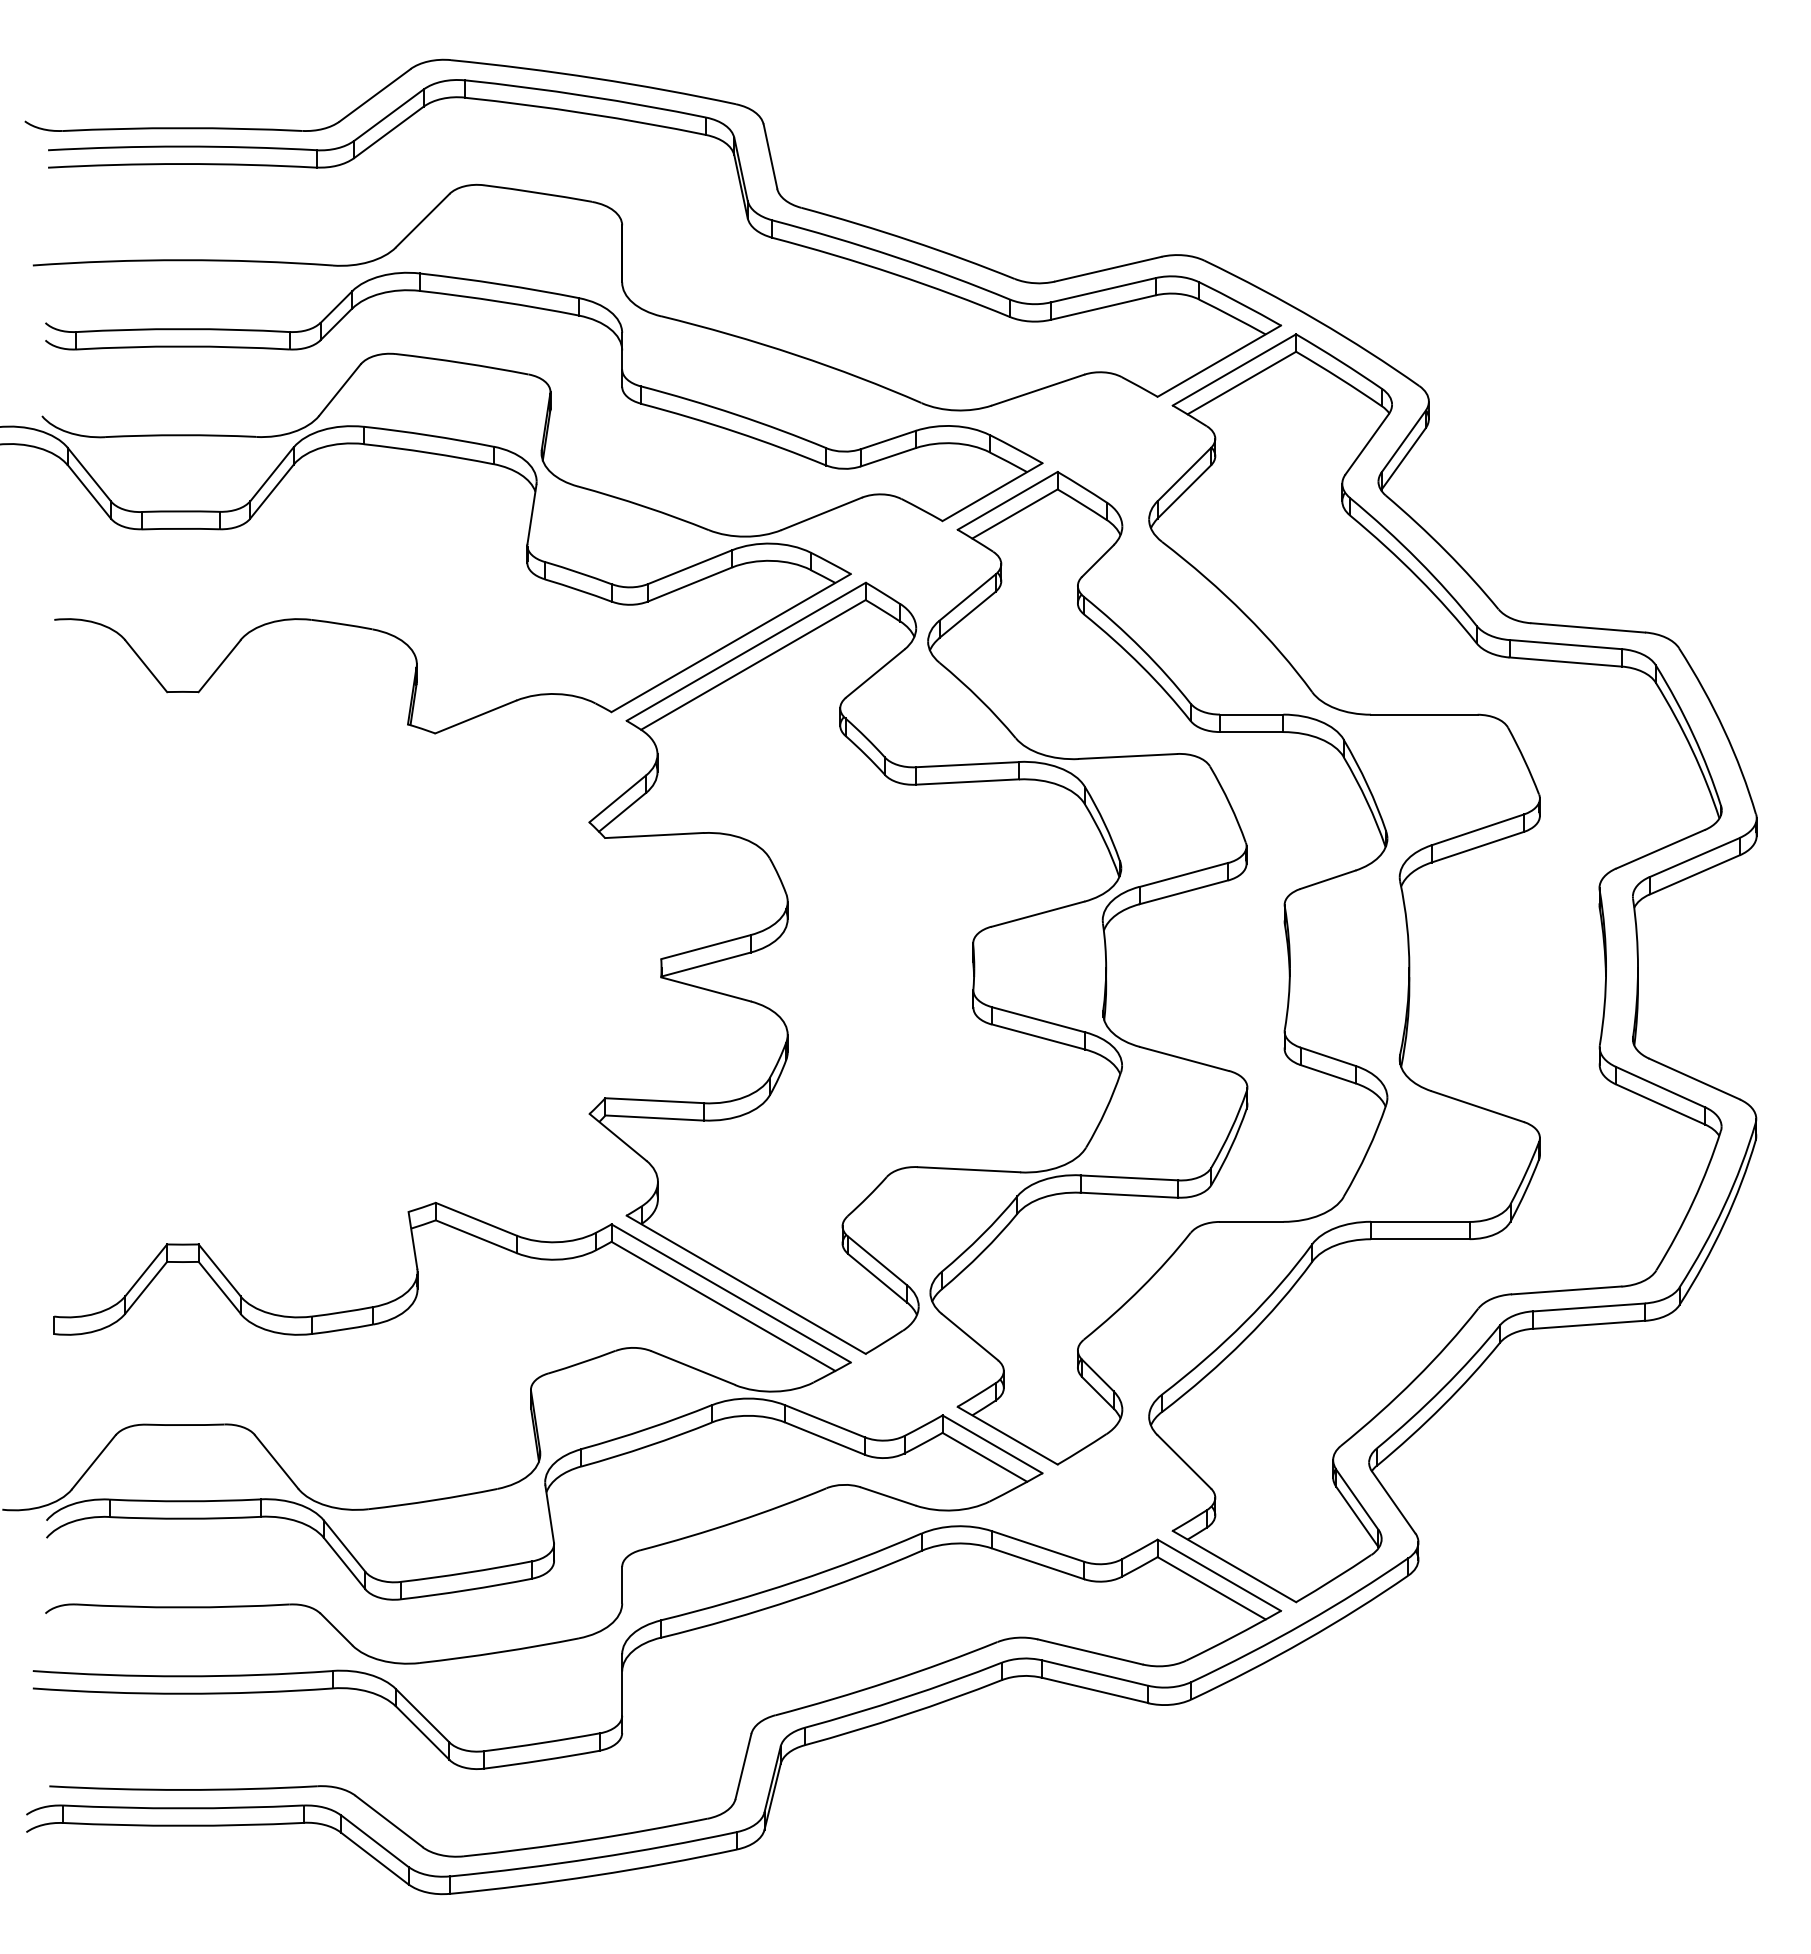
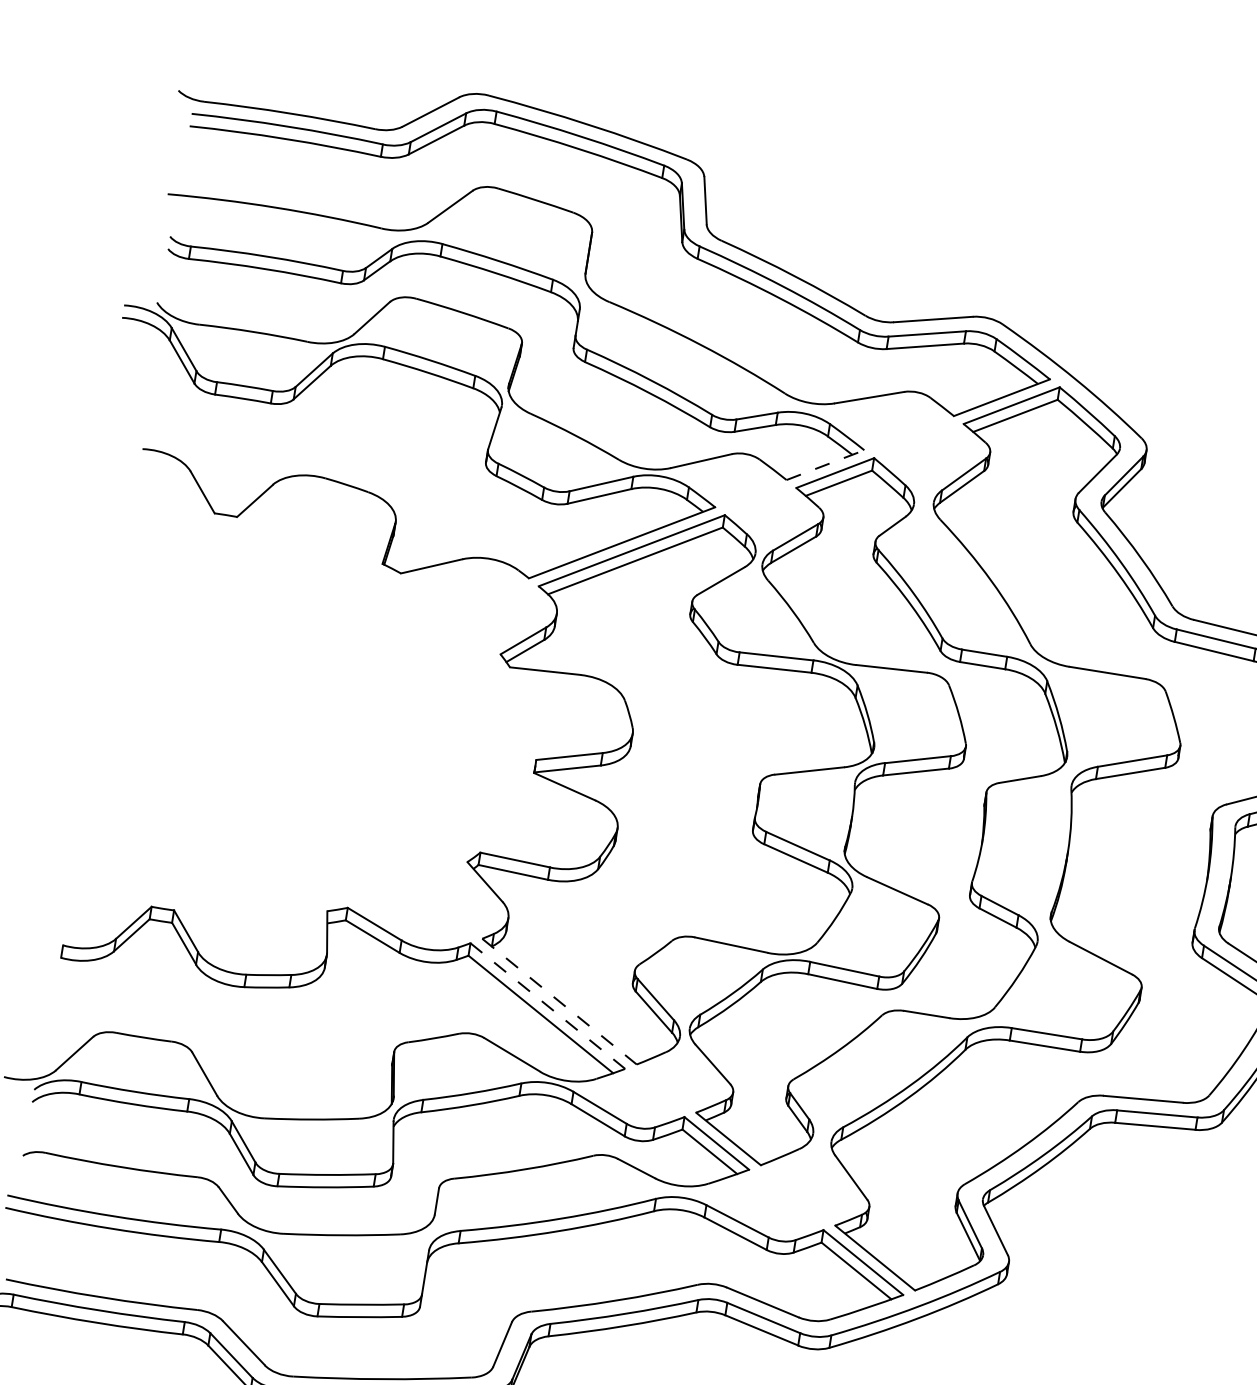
line: (992, 492) -> (825, 465), solid -> dashed
line: (746, 1285) -> (559, 1002), solid -> dashed
line: (730, 1293) -> (547, 1006), solid -> dashed

